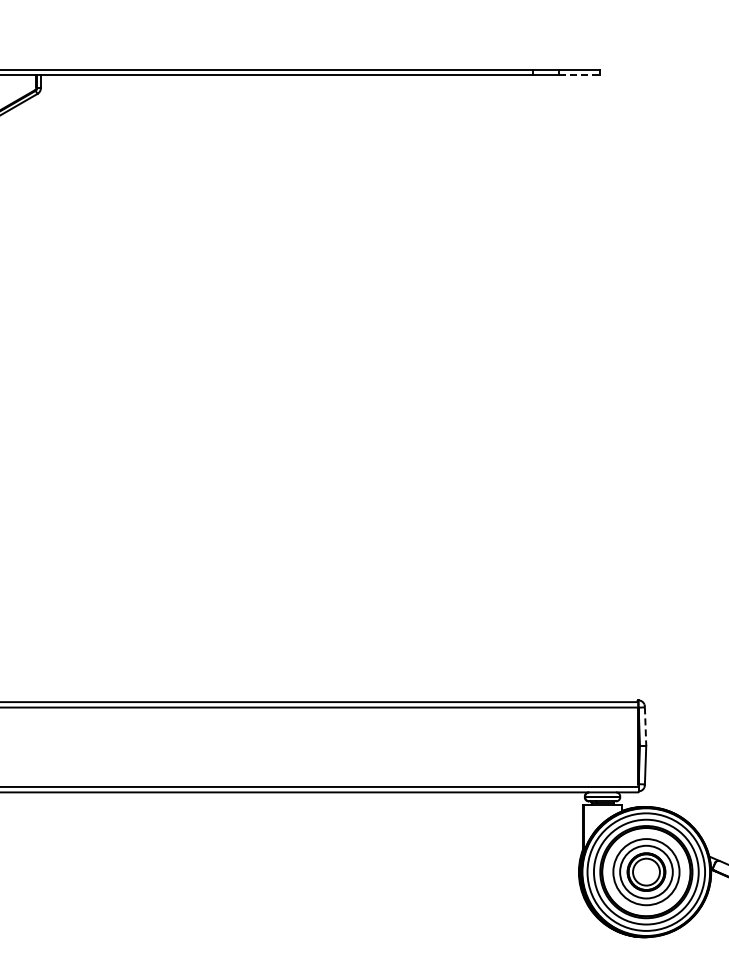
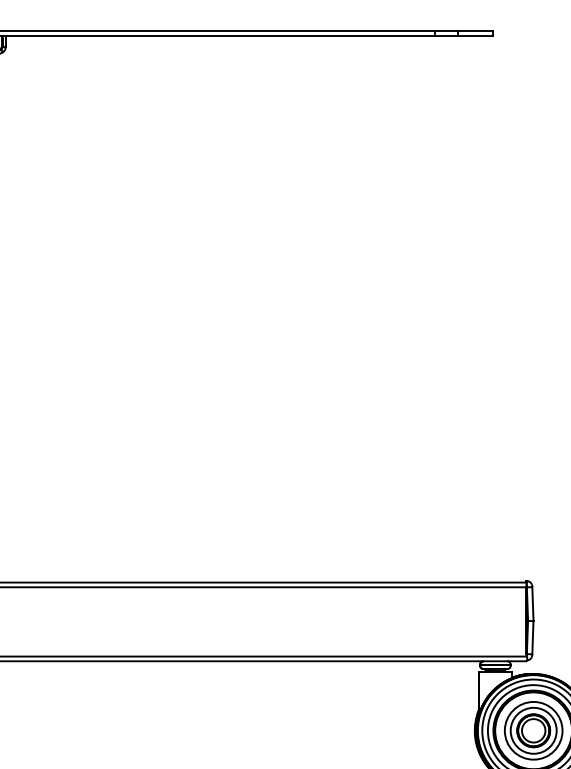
line: (580, 75) -> (476, 36), dashed -> solid
line: (645, 727) -> (532, 604), dashed -> solid

